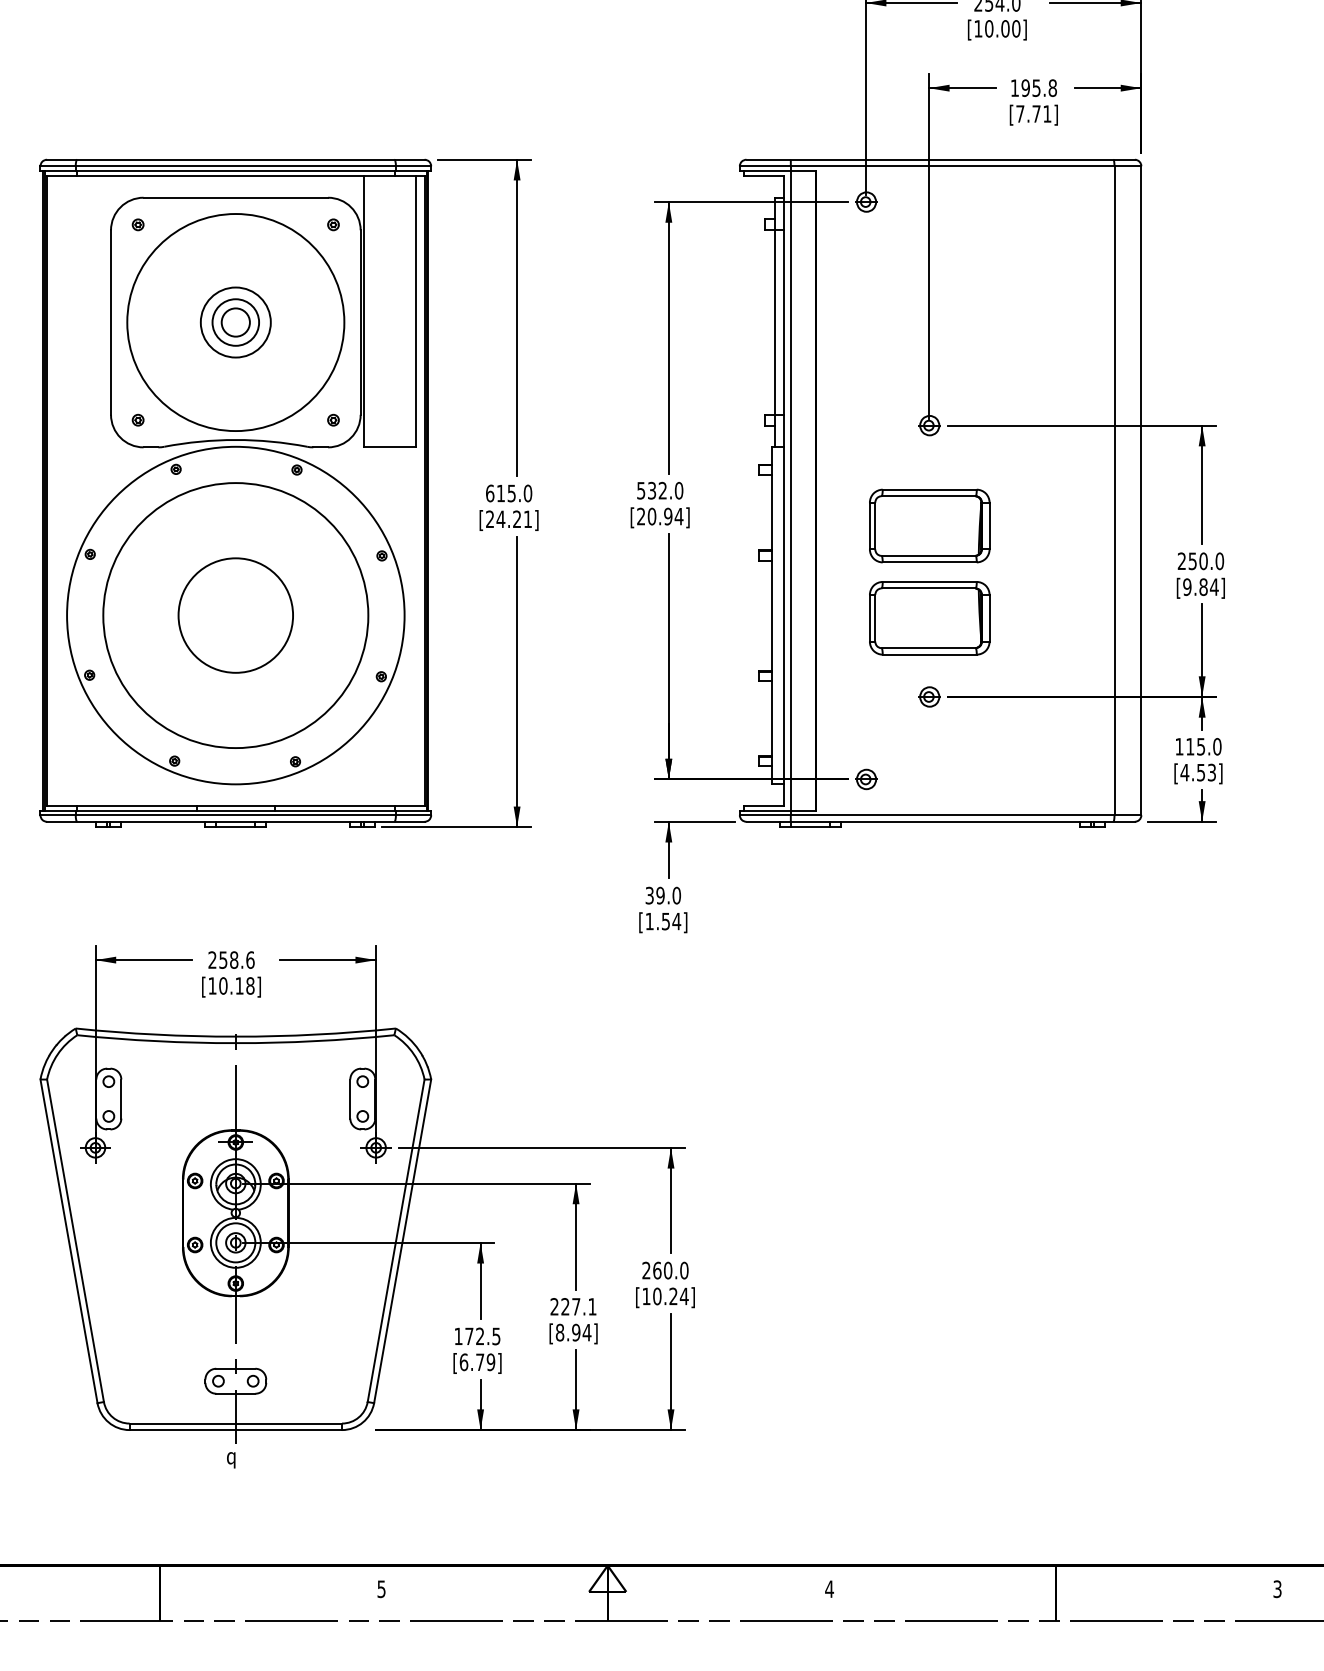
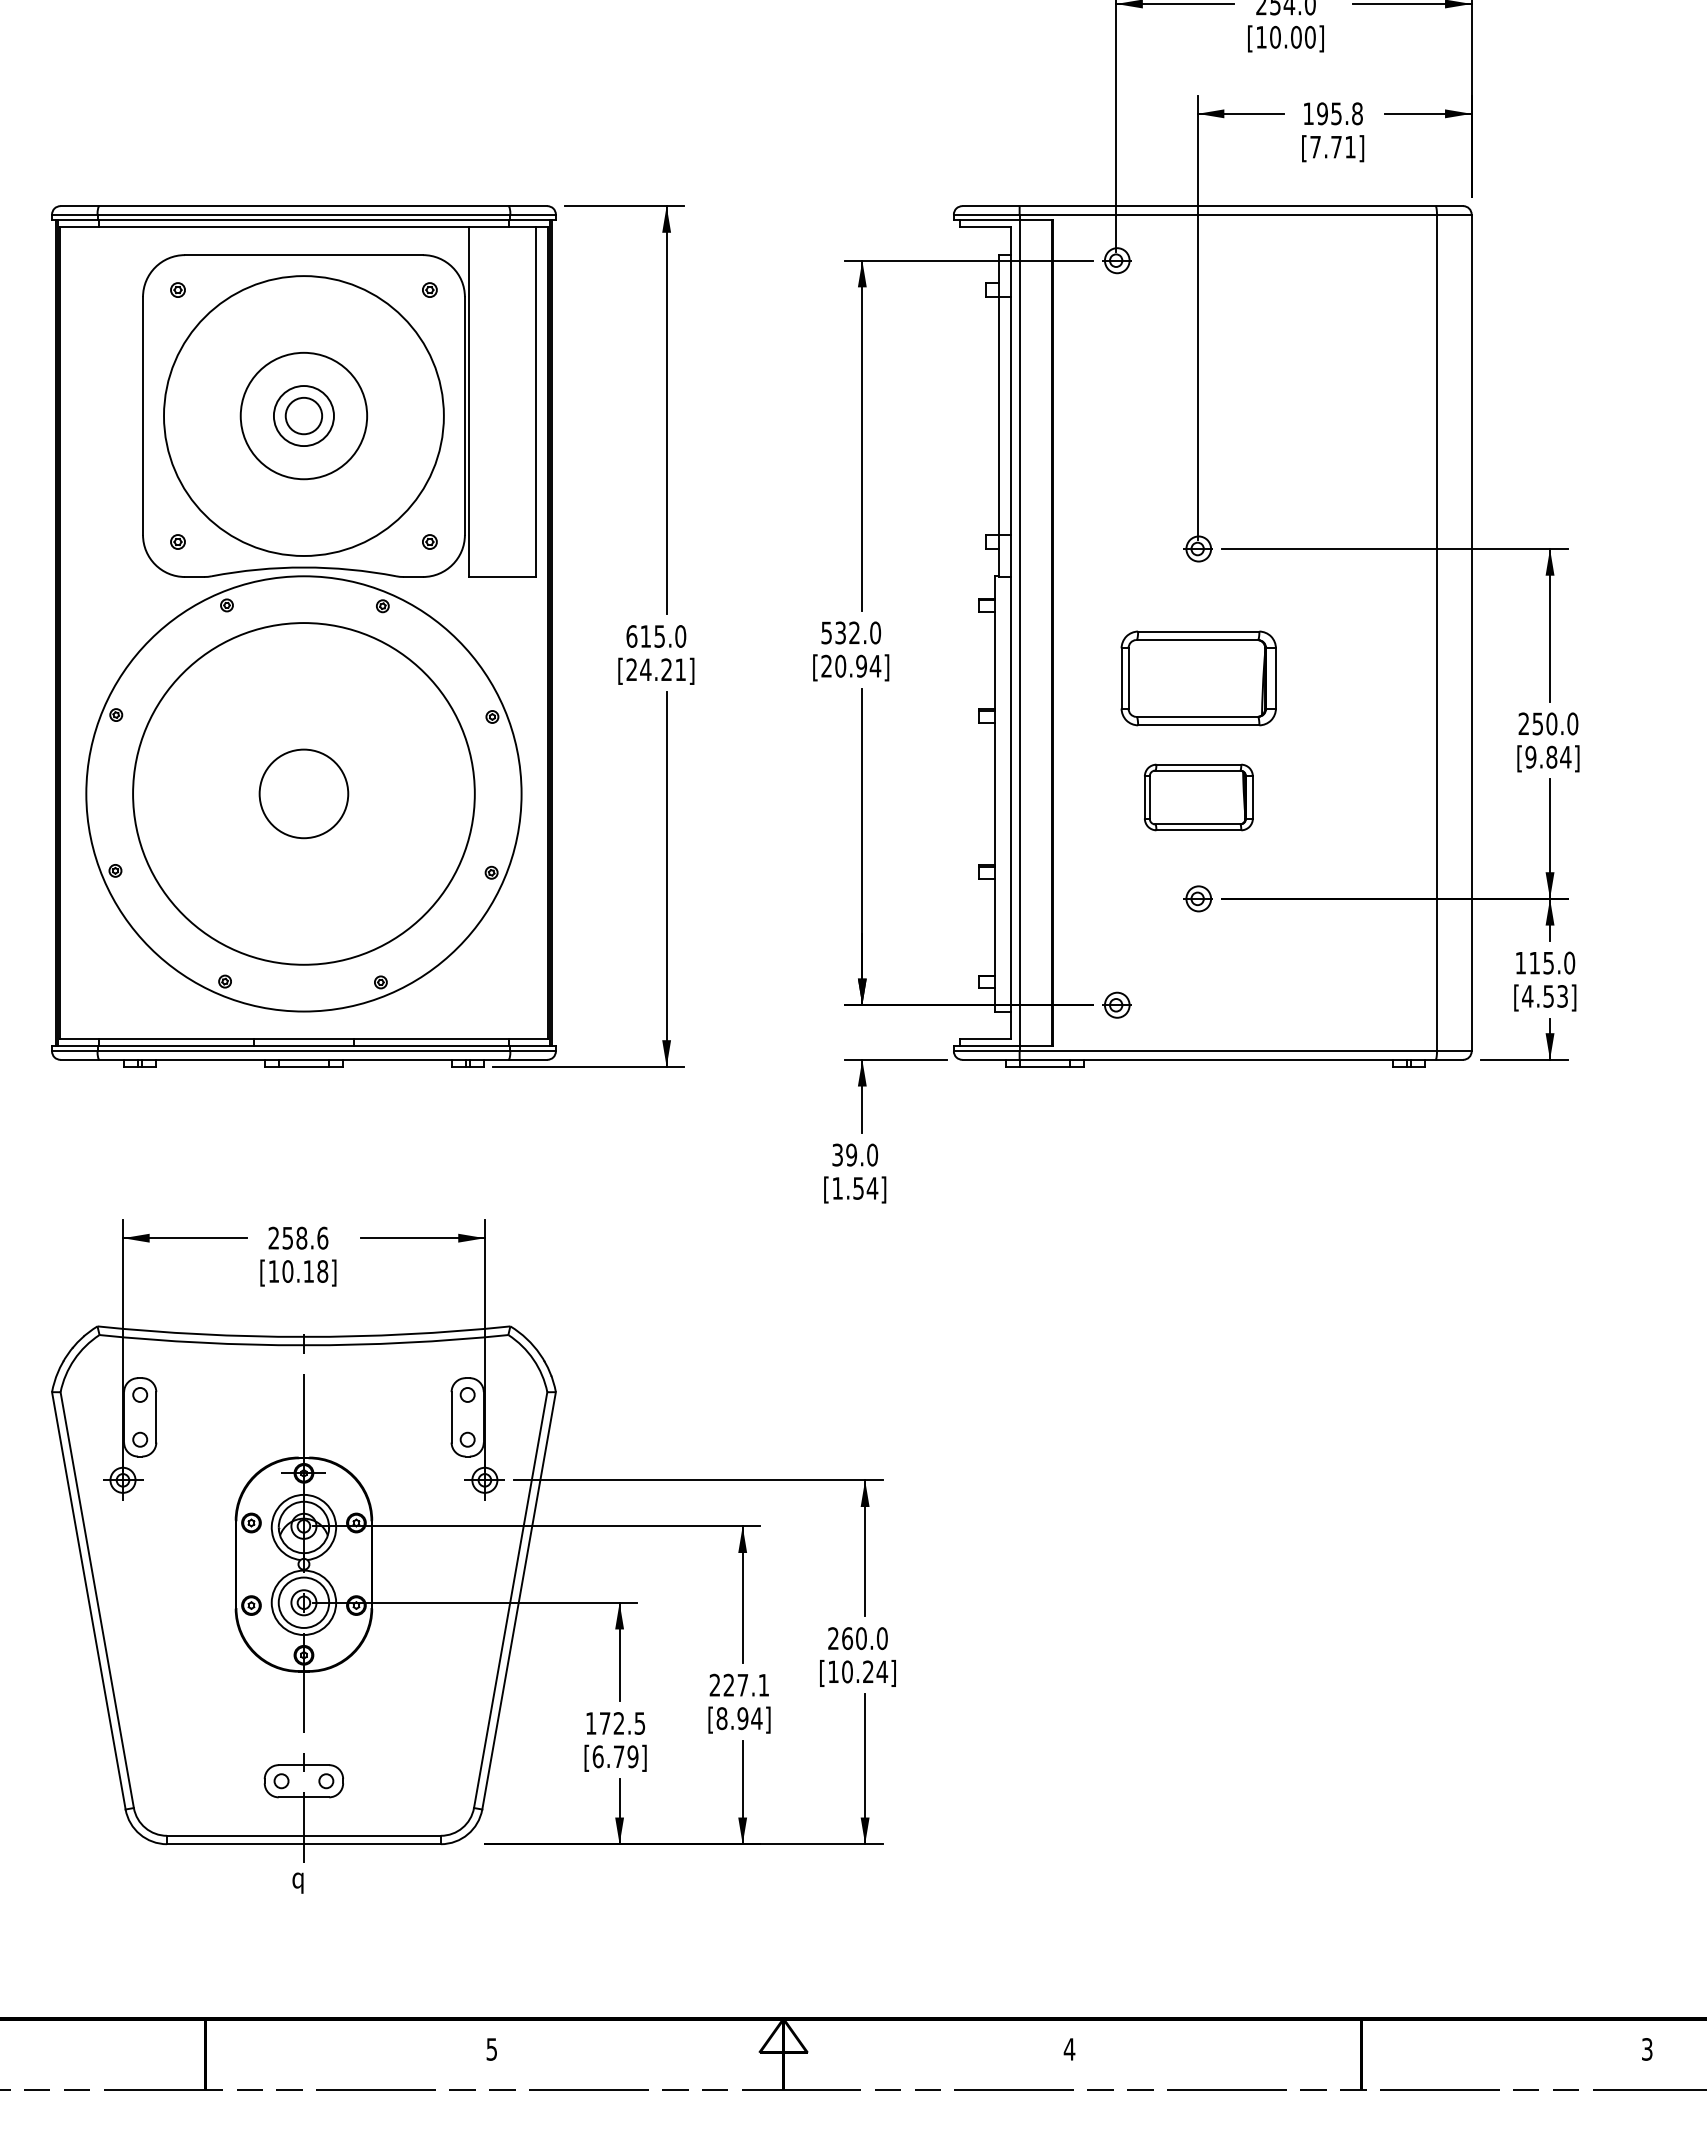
circle: (235, 322) -> (303, 415), size x1.4
circle: (235, 615) -> (303, 793), size x0.6
part: (929, 618) -> (1198, 797), size x0.7

